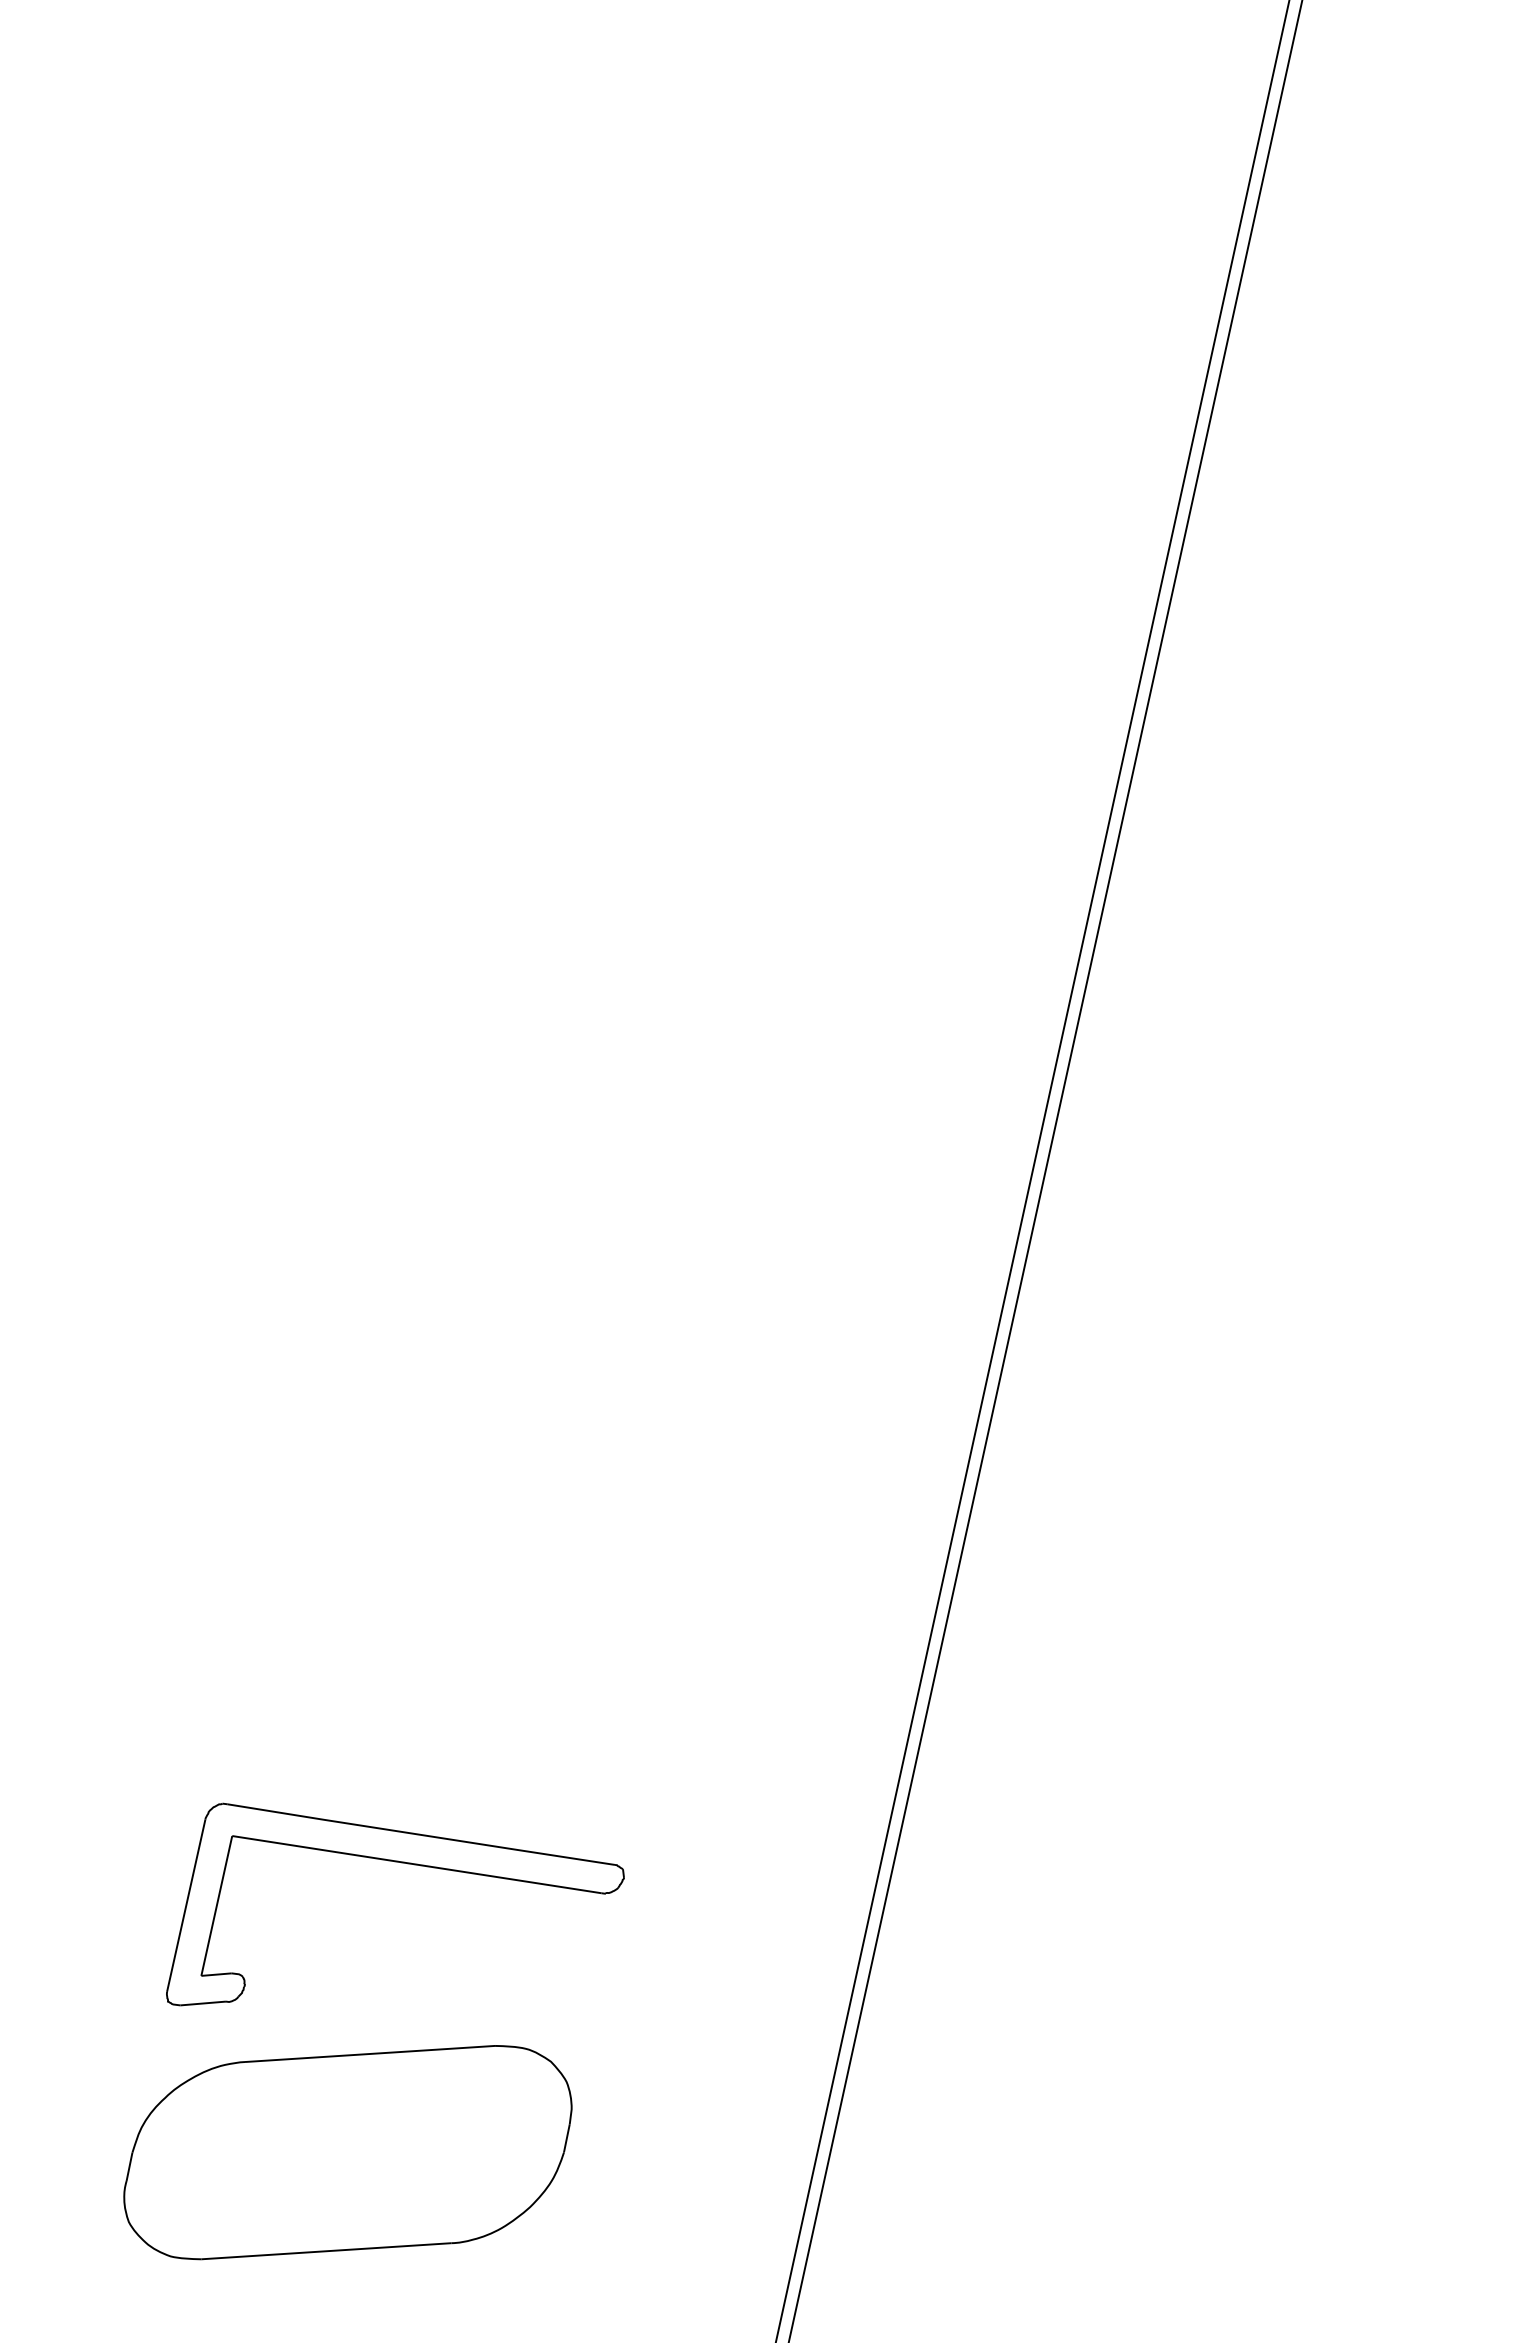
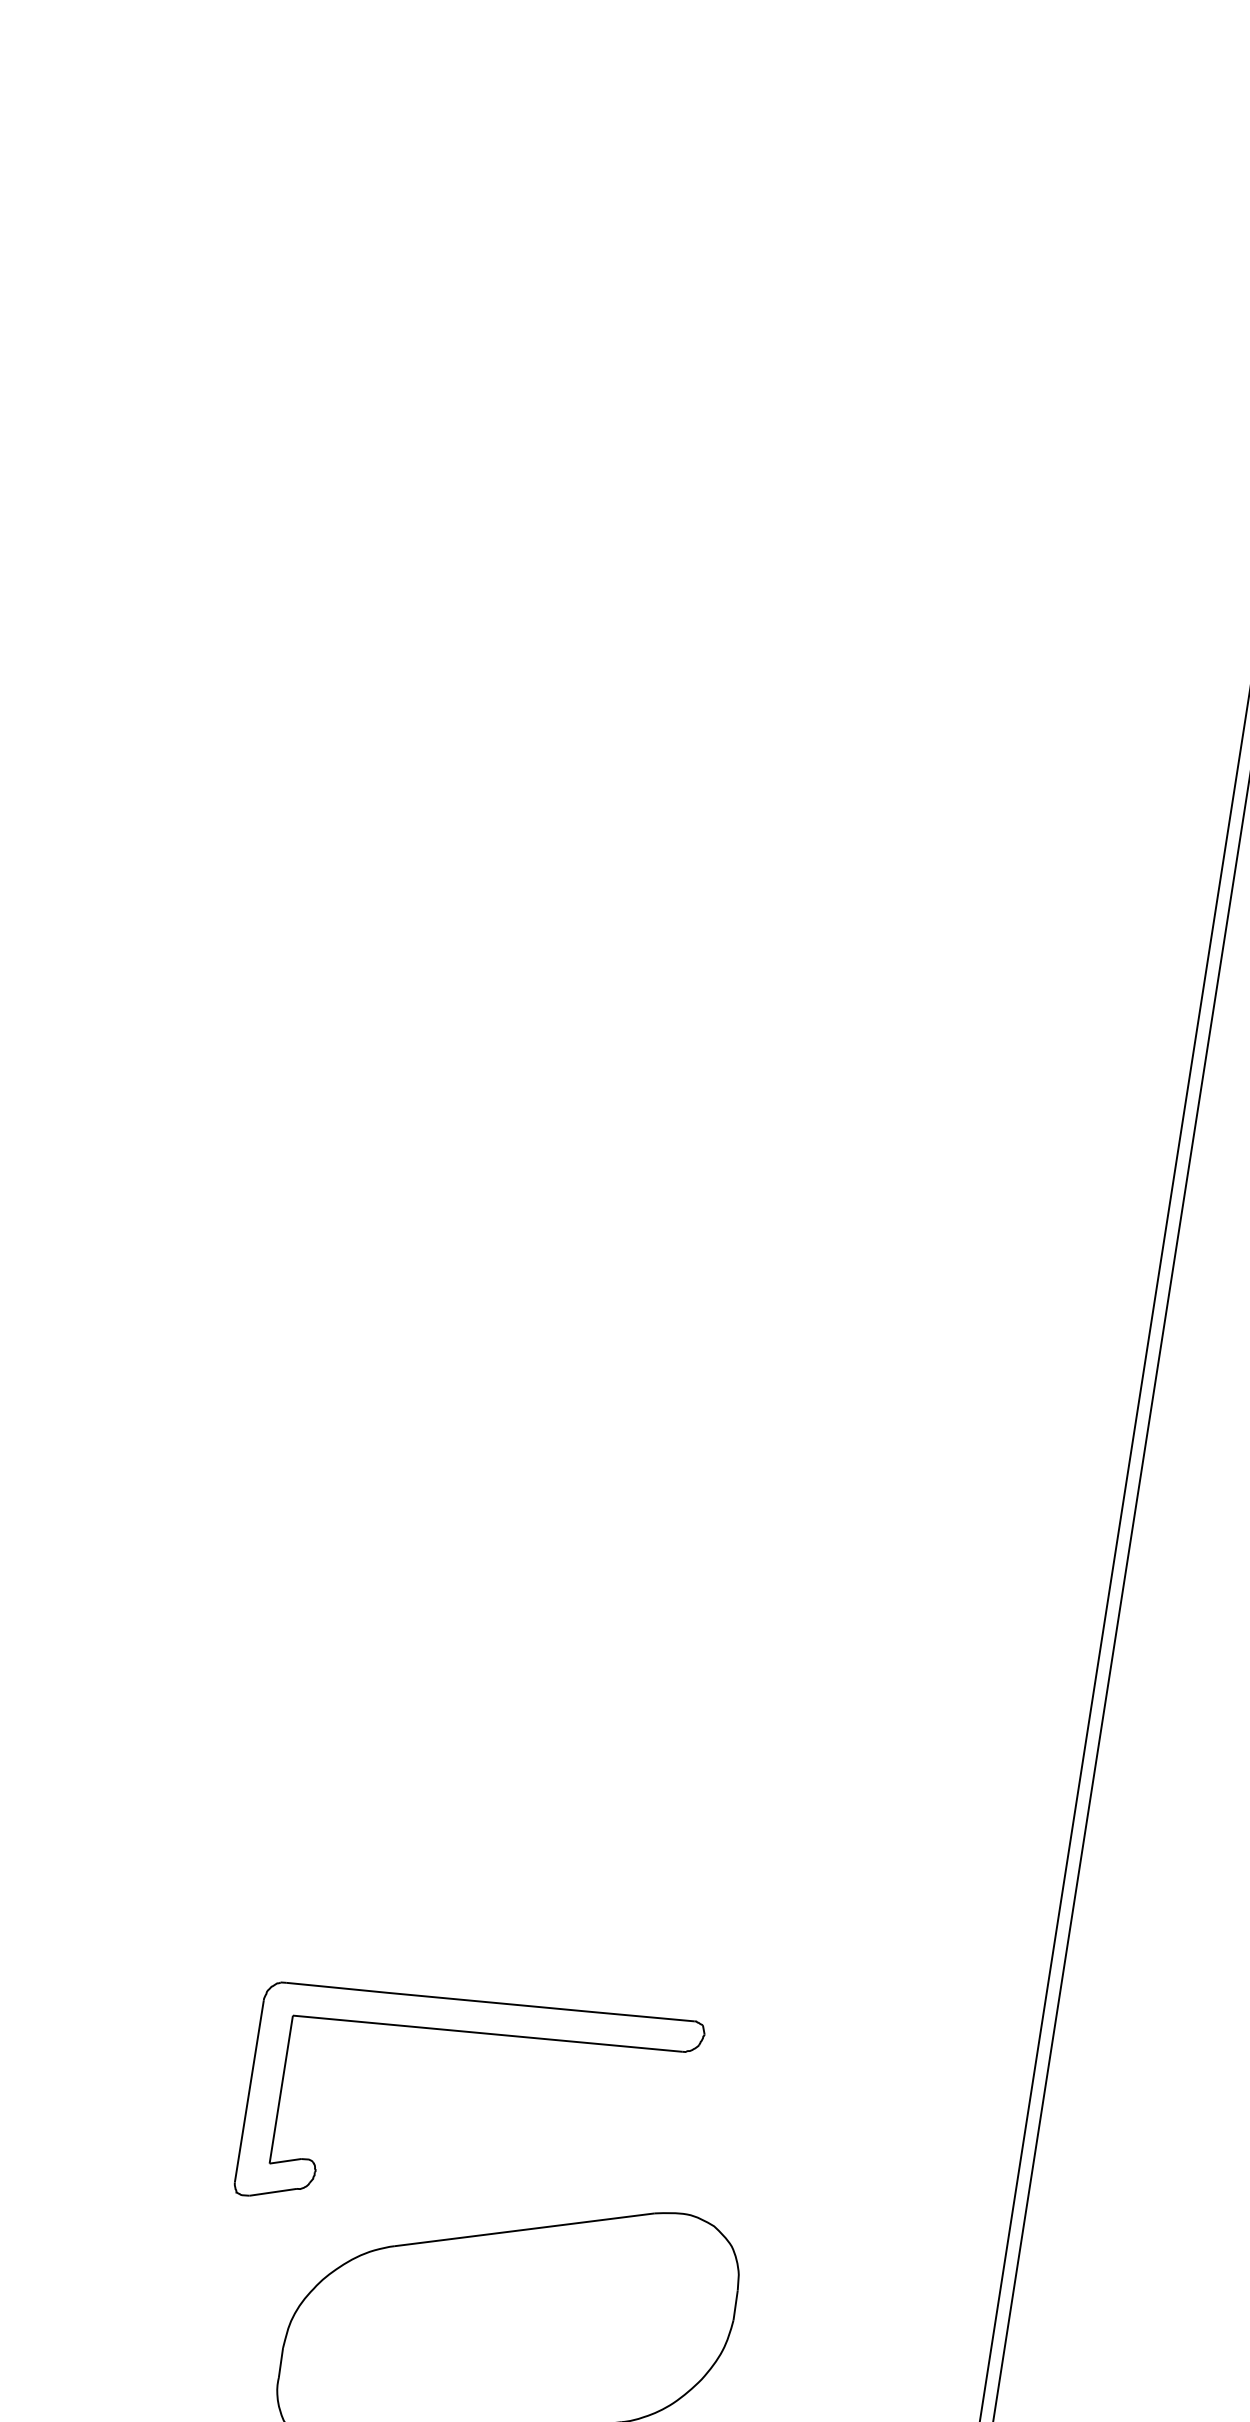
part: (401, 1863) -> (471, 2033), moved

